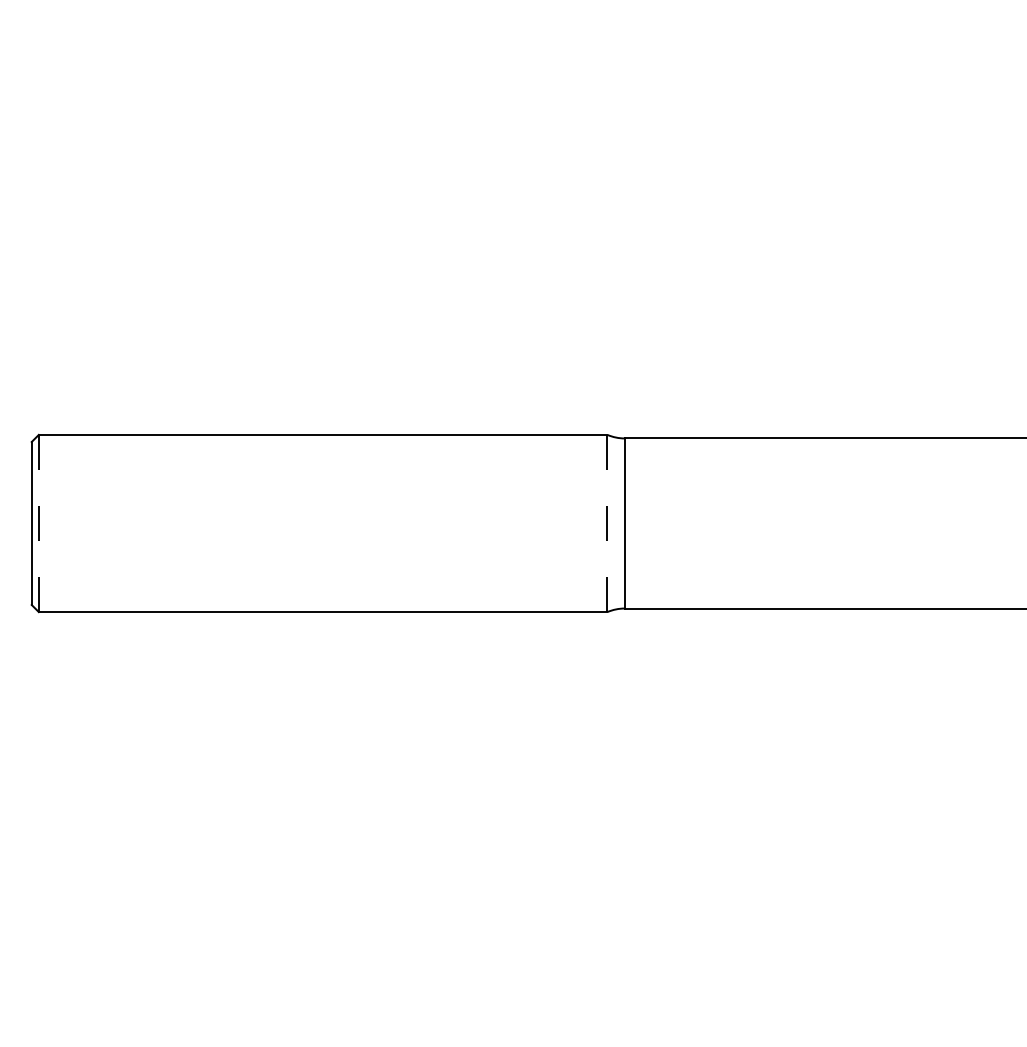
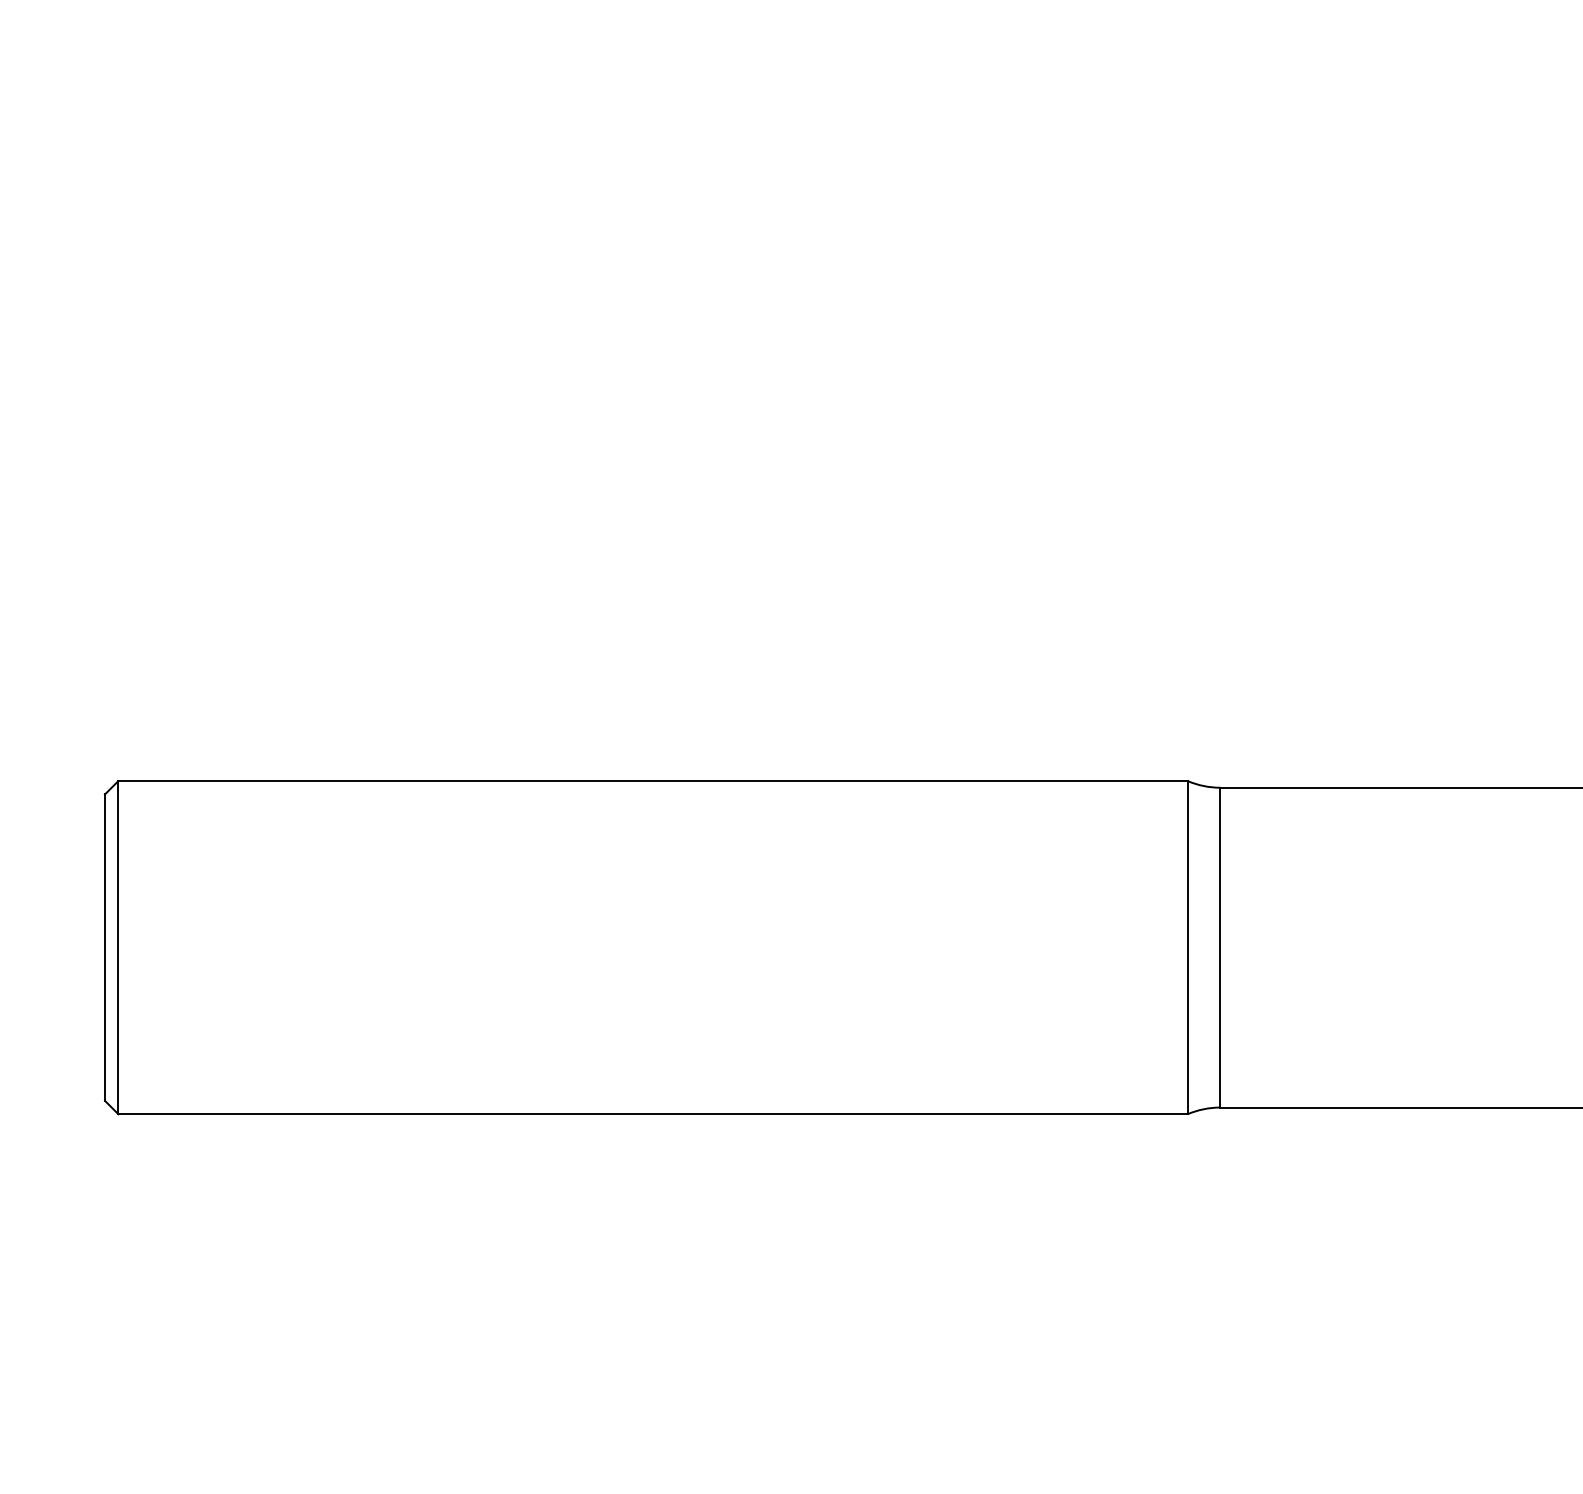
line: (38, 523) -> (117, 947), dashed -> solid
line: (607, 523) -> (1187, 947), dashed -> solid

